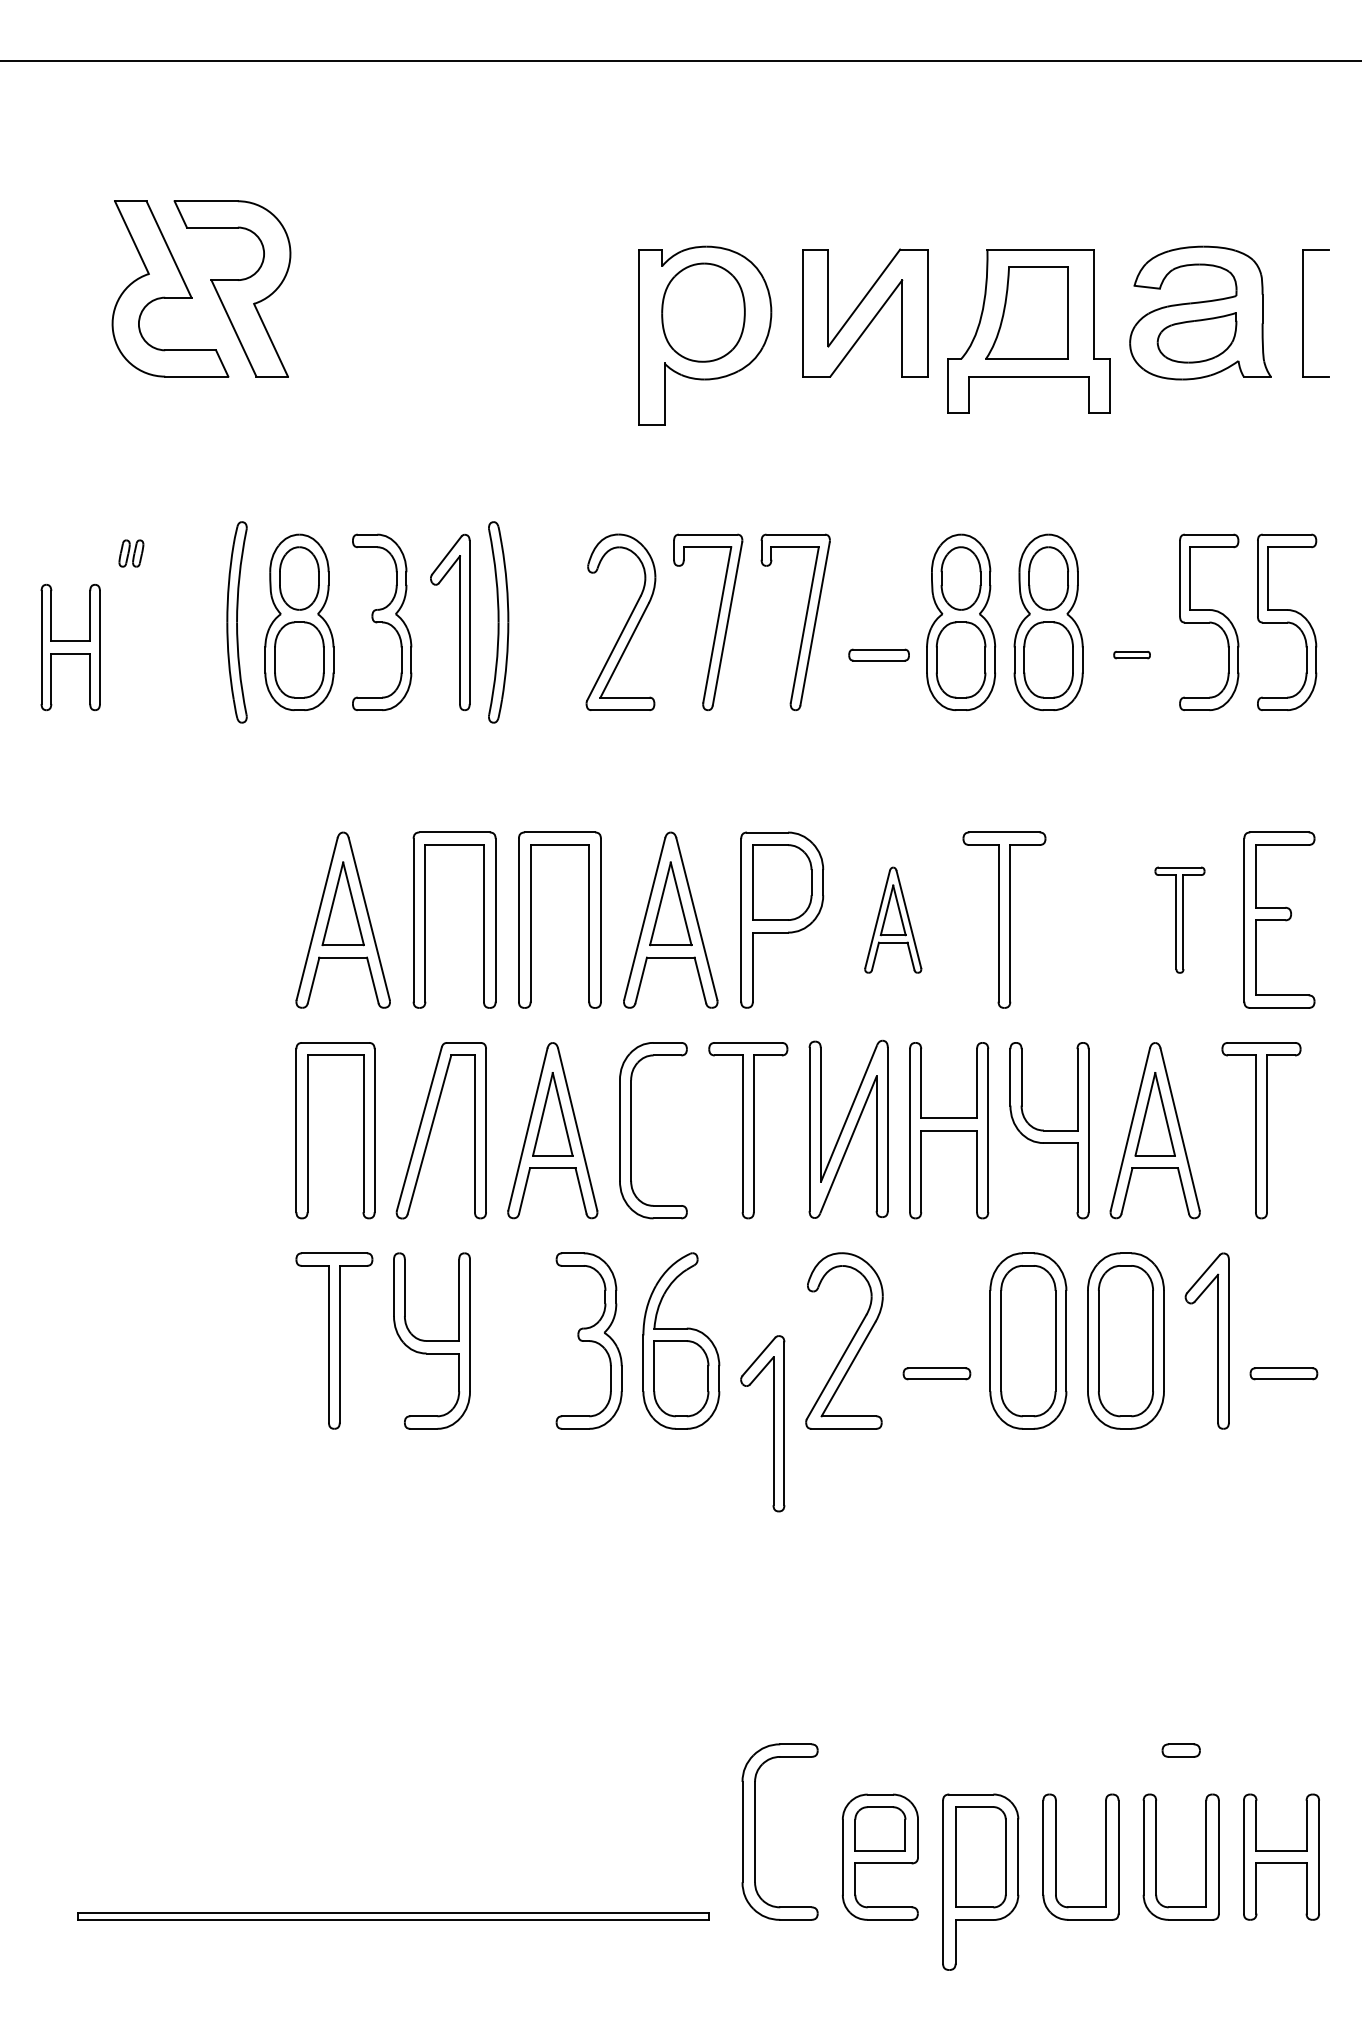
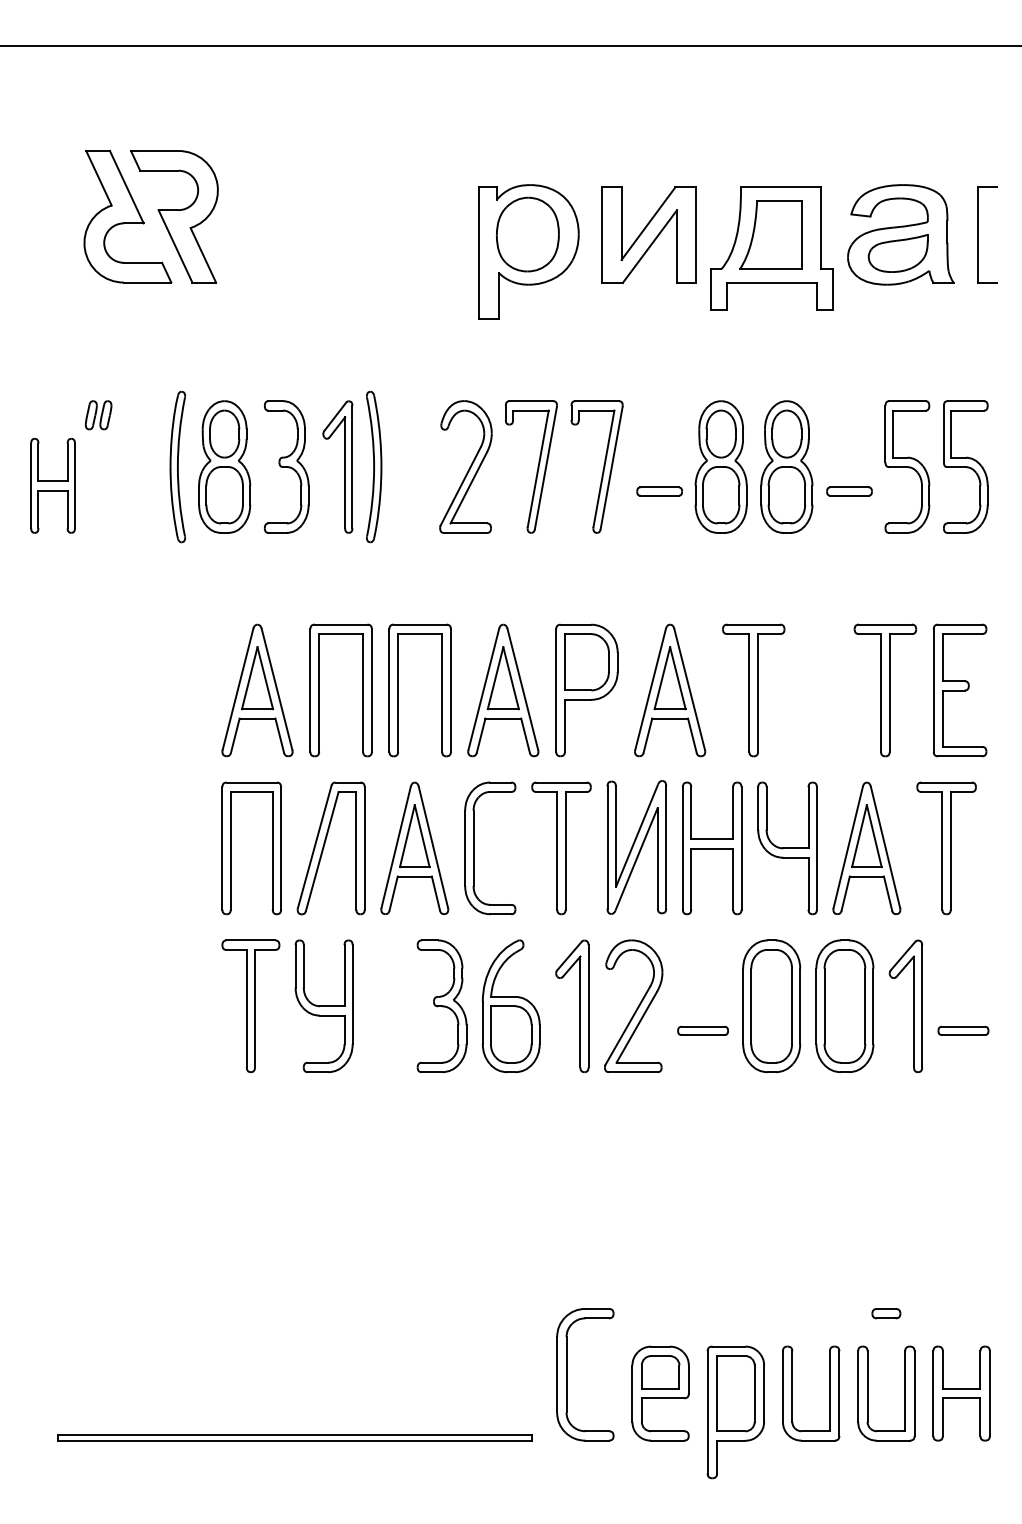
part: (131, 553) -> (98, 415), size x1.43
part: (1132, 655) -> (849, 491), size x1.67
part: (893, 920) -> (670, 690), size x1.67
part: (1180, 920) -> (885, 690), size x1.67
part: (772, 1422) -> (579, 1005), moved

